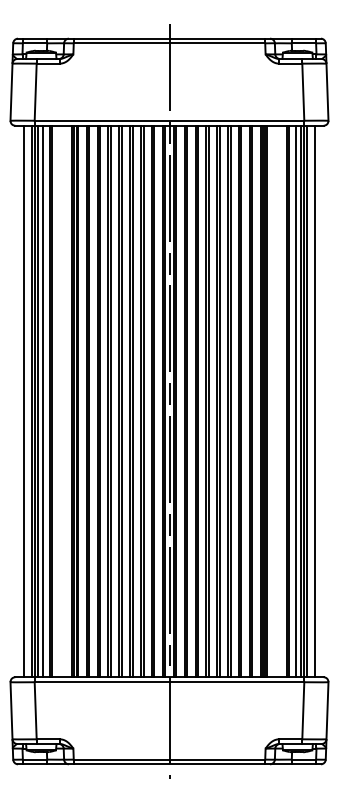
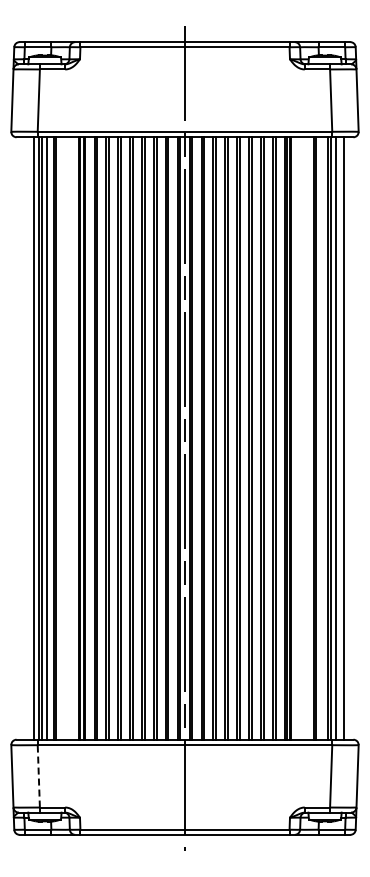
line: (24, 401) -> (26, 438), removed
line: (296, 401) -> (323, 438), removed
line: (35, 709) -> (38, 775), solid -> dashed

